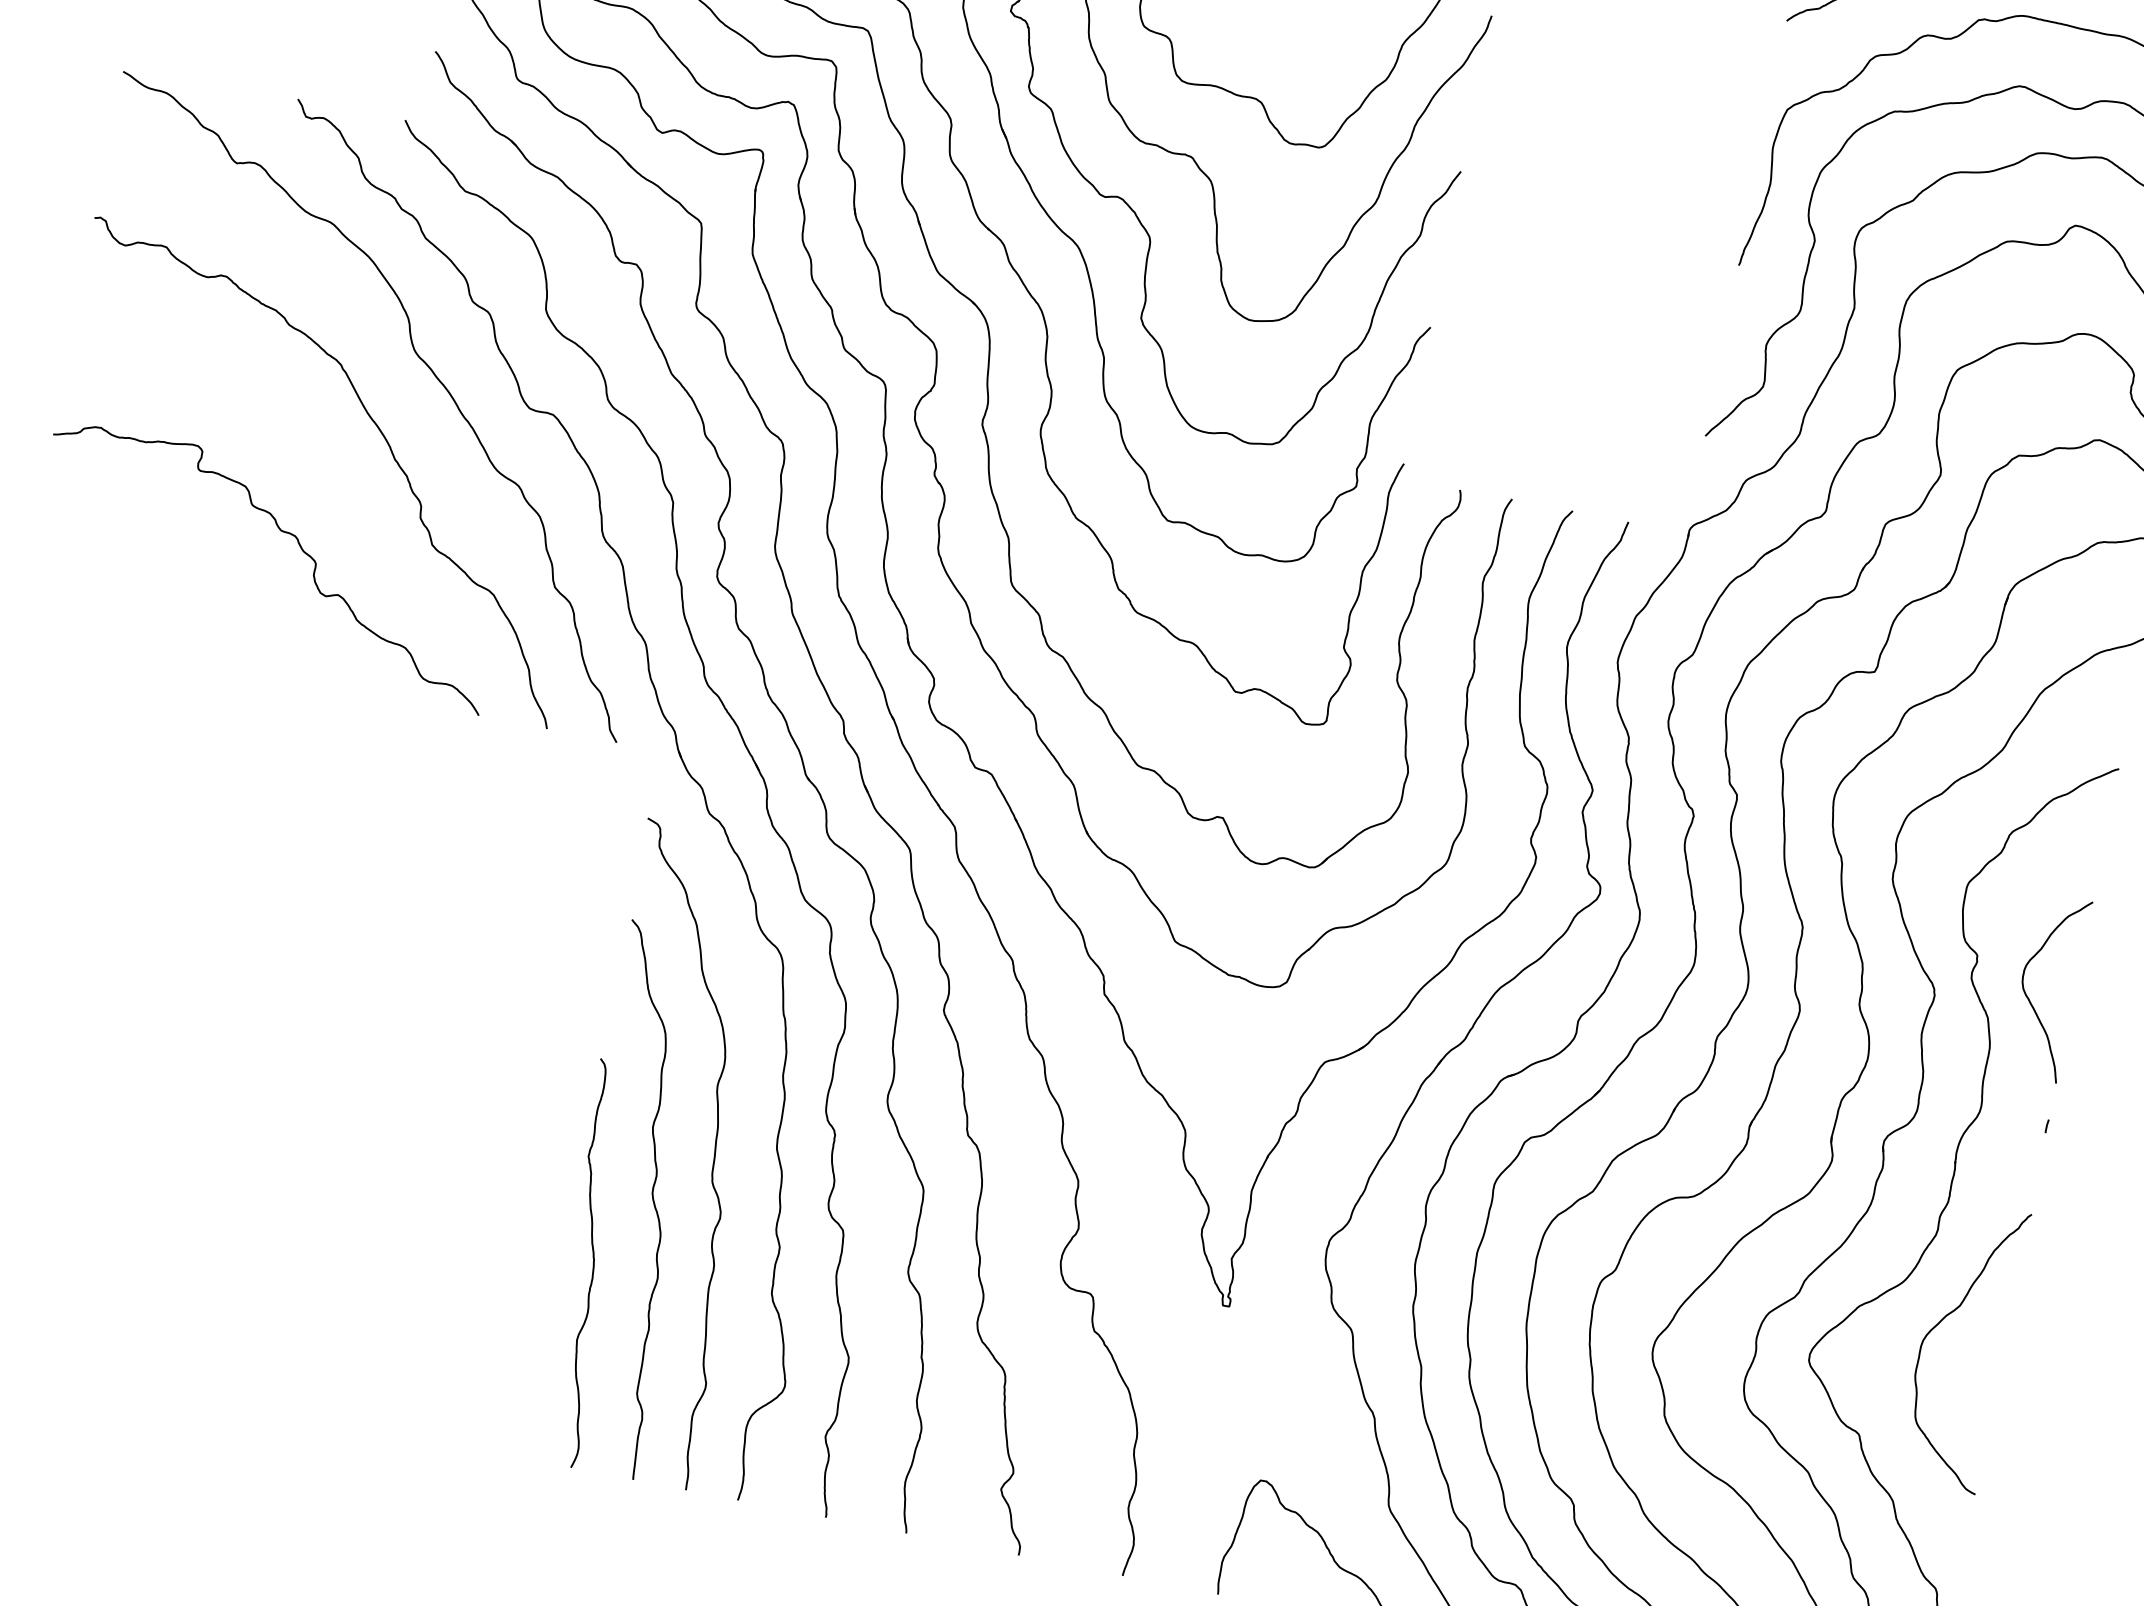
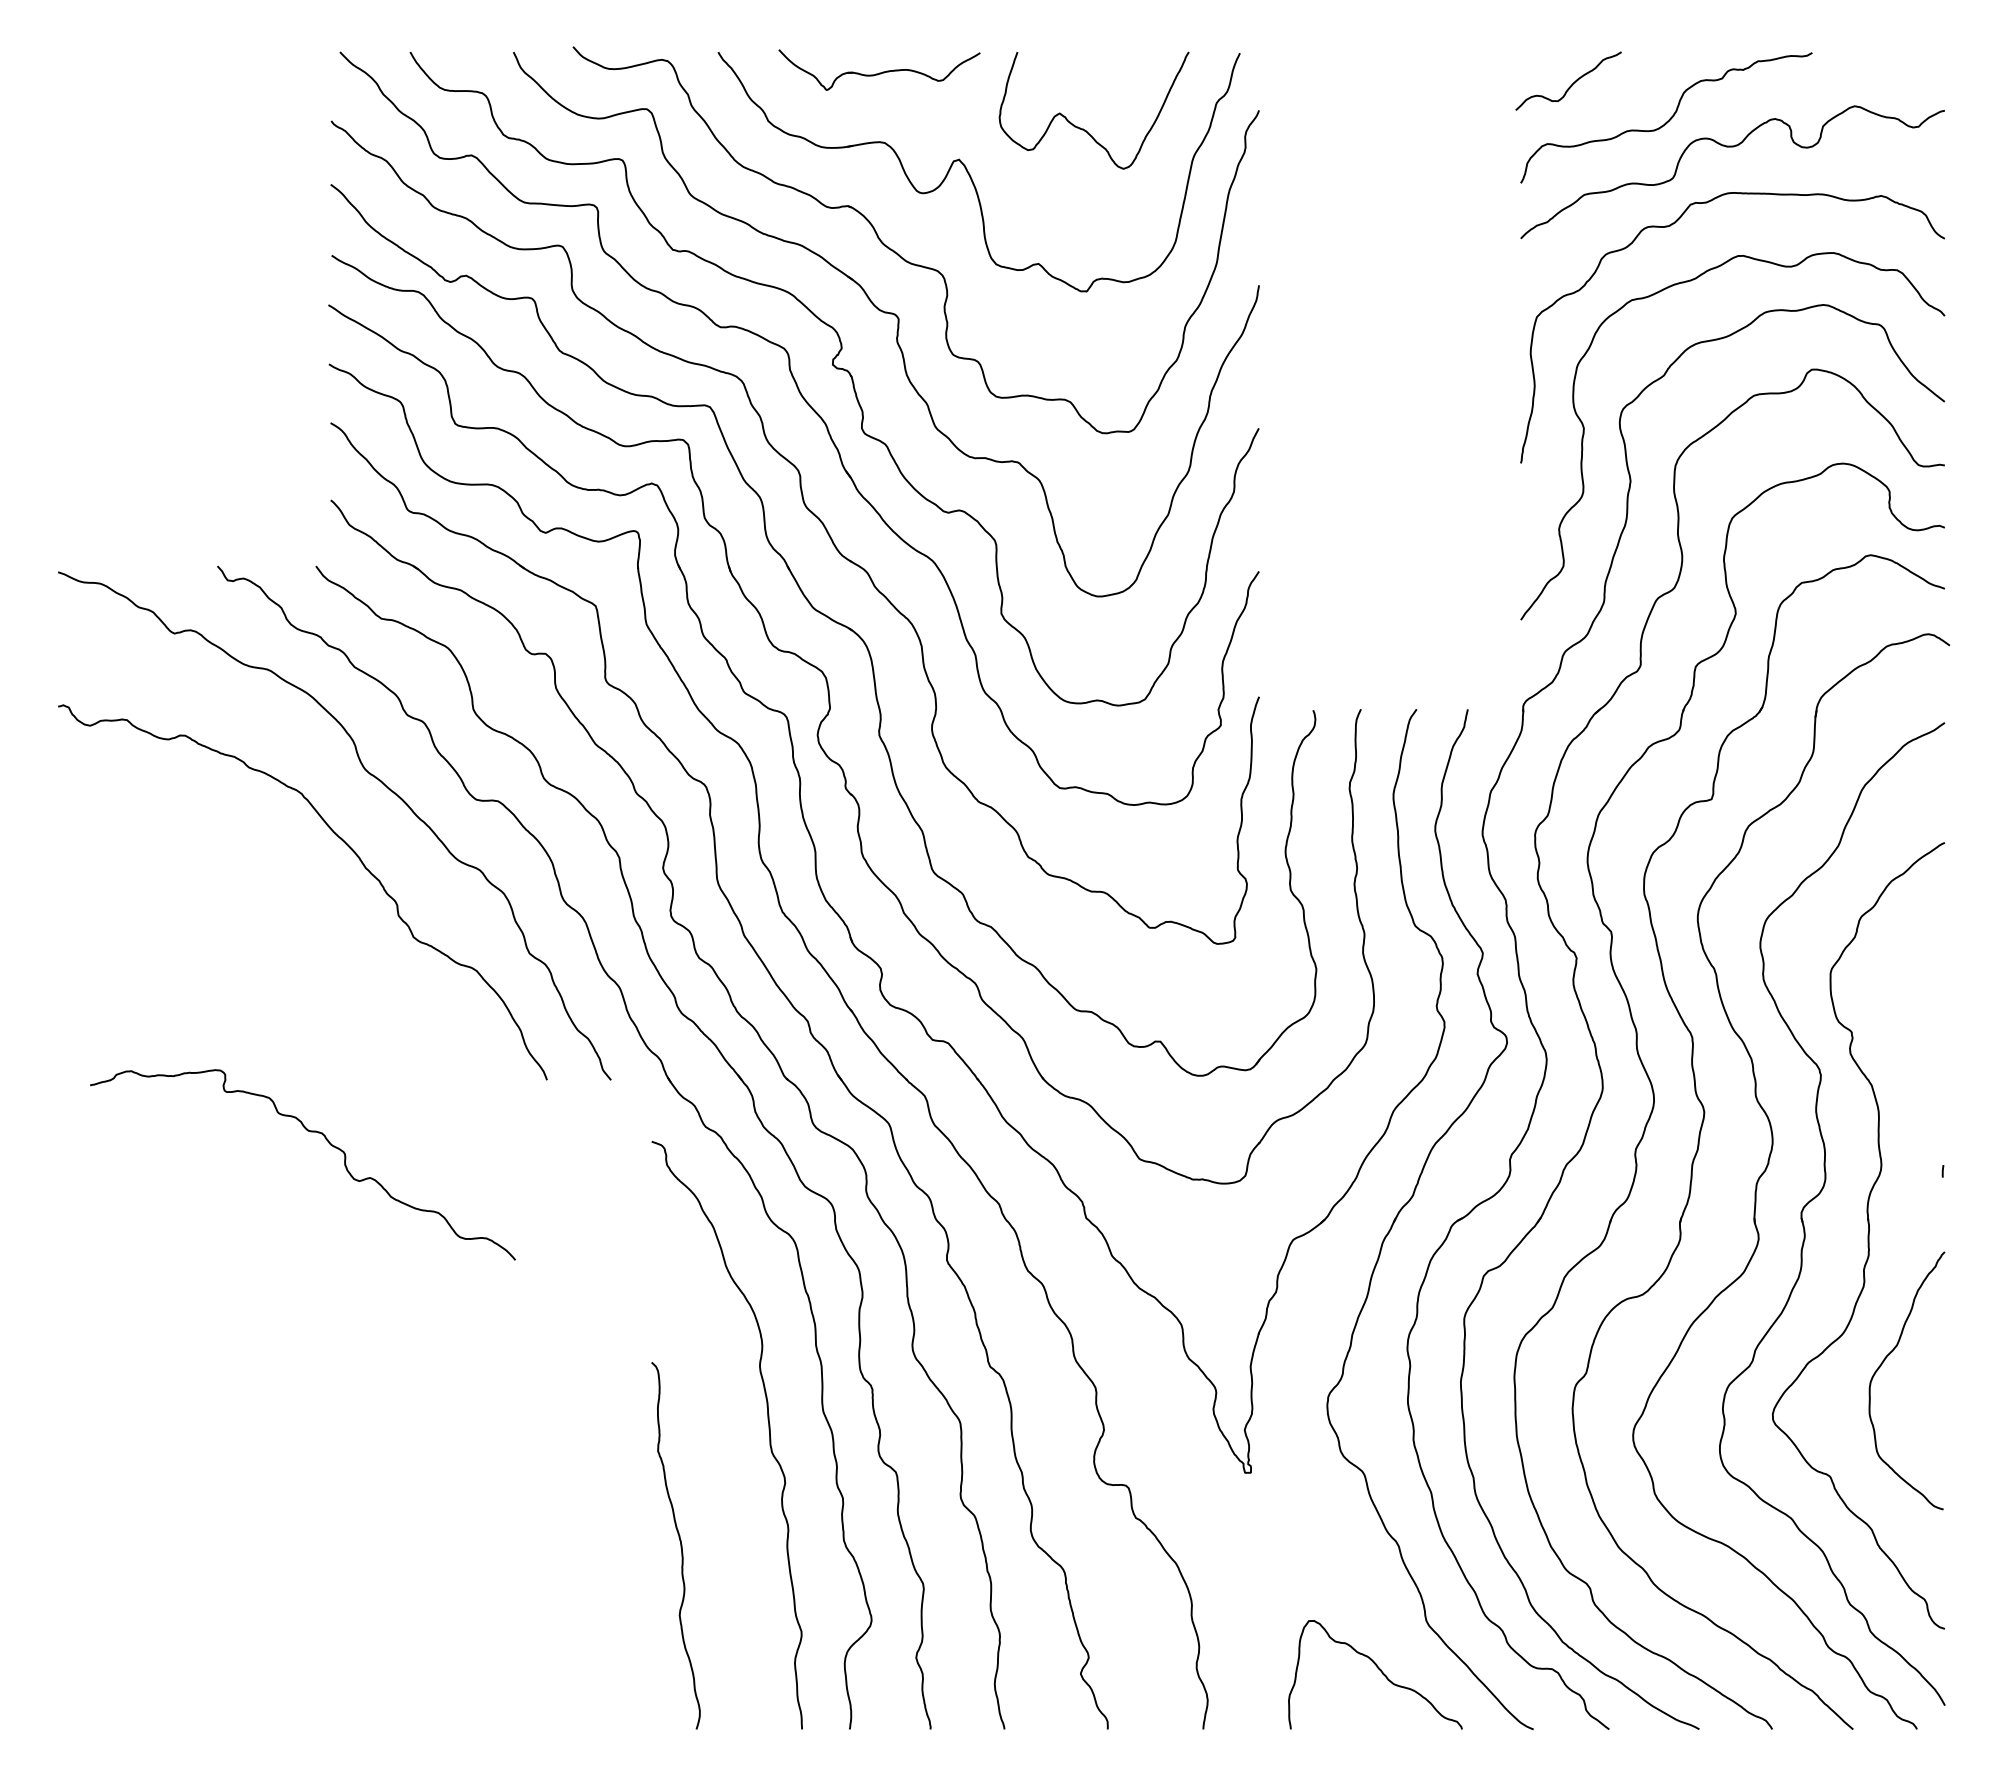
curve: (282, 532) -> (310, 1132), moved
curve: (2029, 998) -> (1905, 1061), removed
curve: (651, 1195) -> (720, 1474), removed

